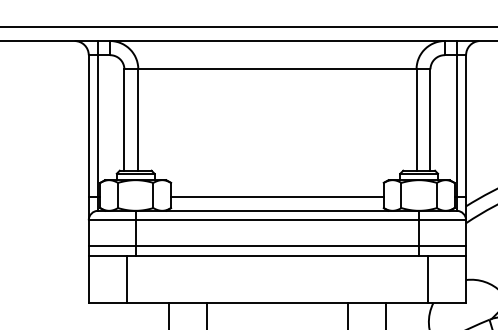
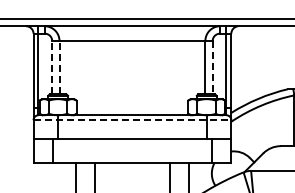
line: (124, 119) -> (52, 67), solid -> dashed
line: (138, 119) -> (59, 67), solid -> dashed
line: (430, 119) -> (212, 67), solid -> dashed
line: (277, 196) -> (132, 107), removed
line: (277, 220) -> (132, 120), solid -> dashed
line: (277, 245) -> (132, 133), removed

